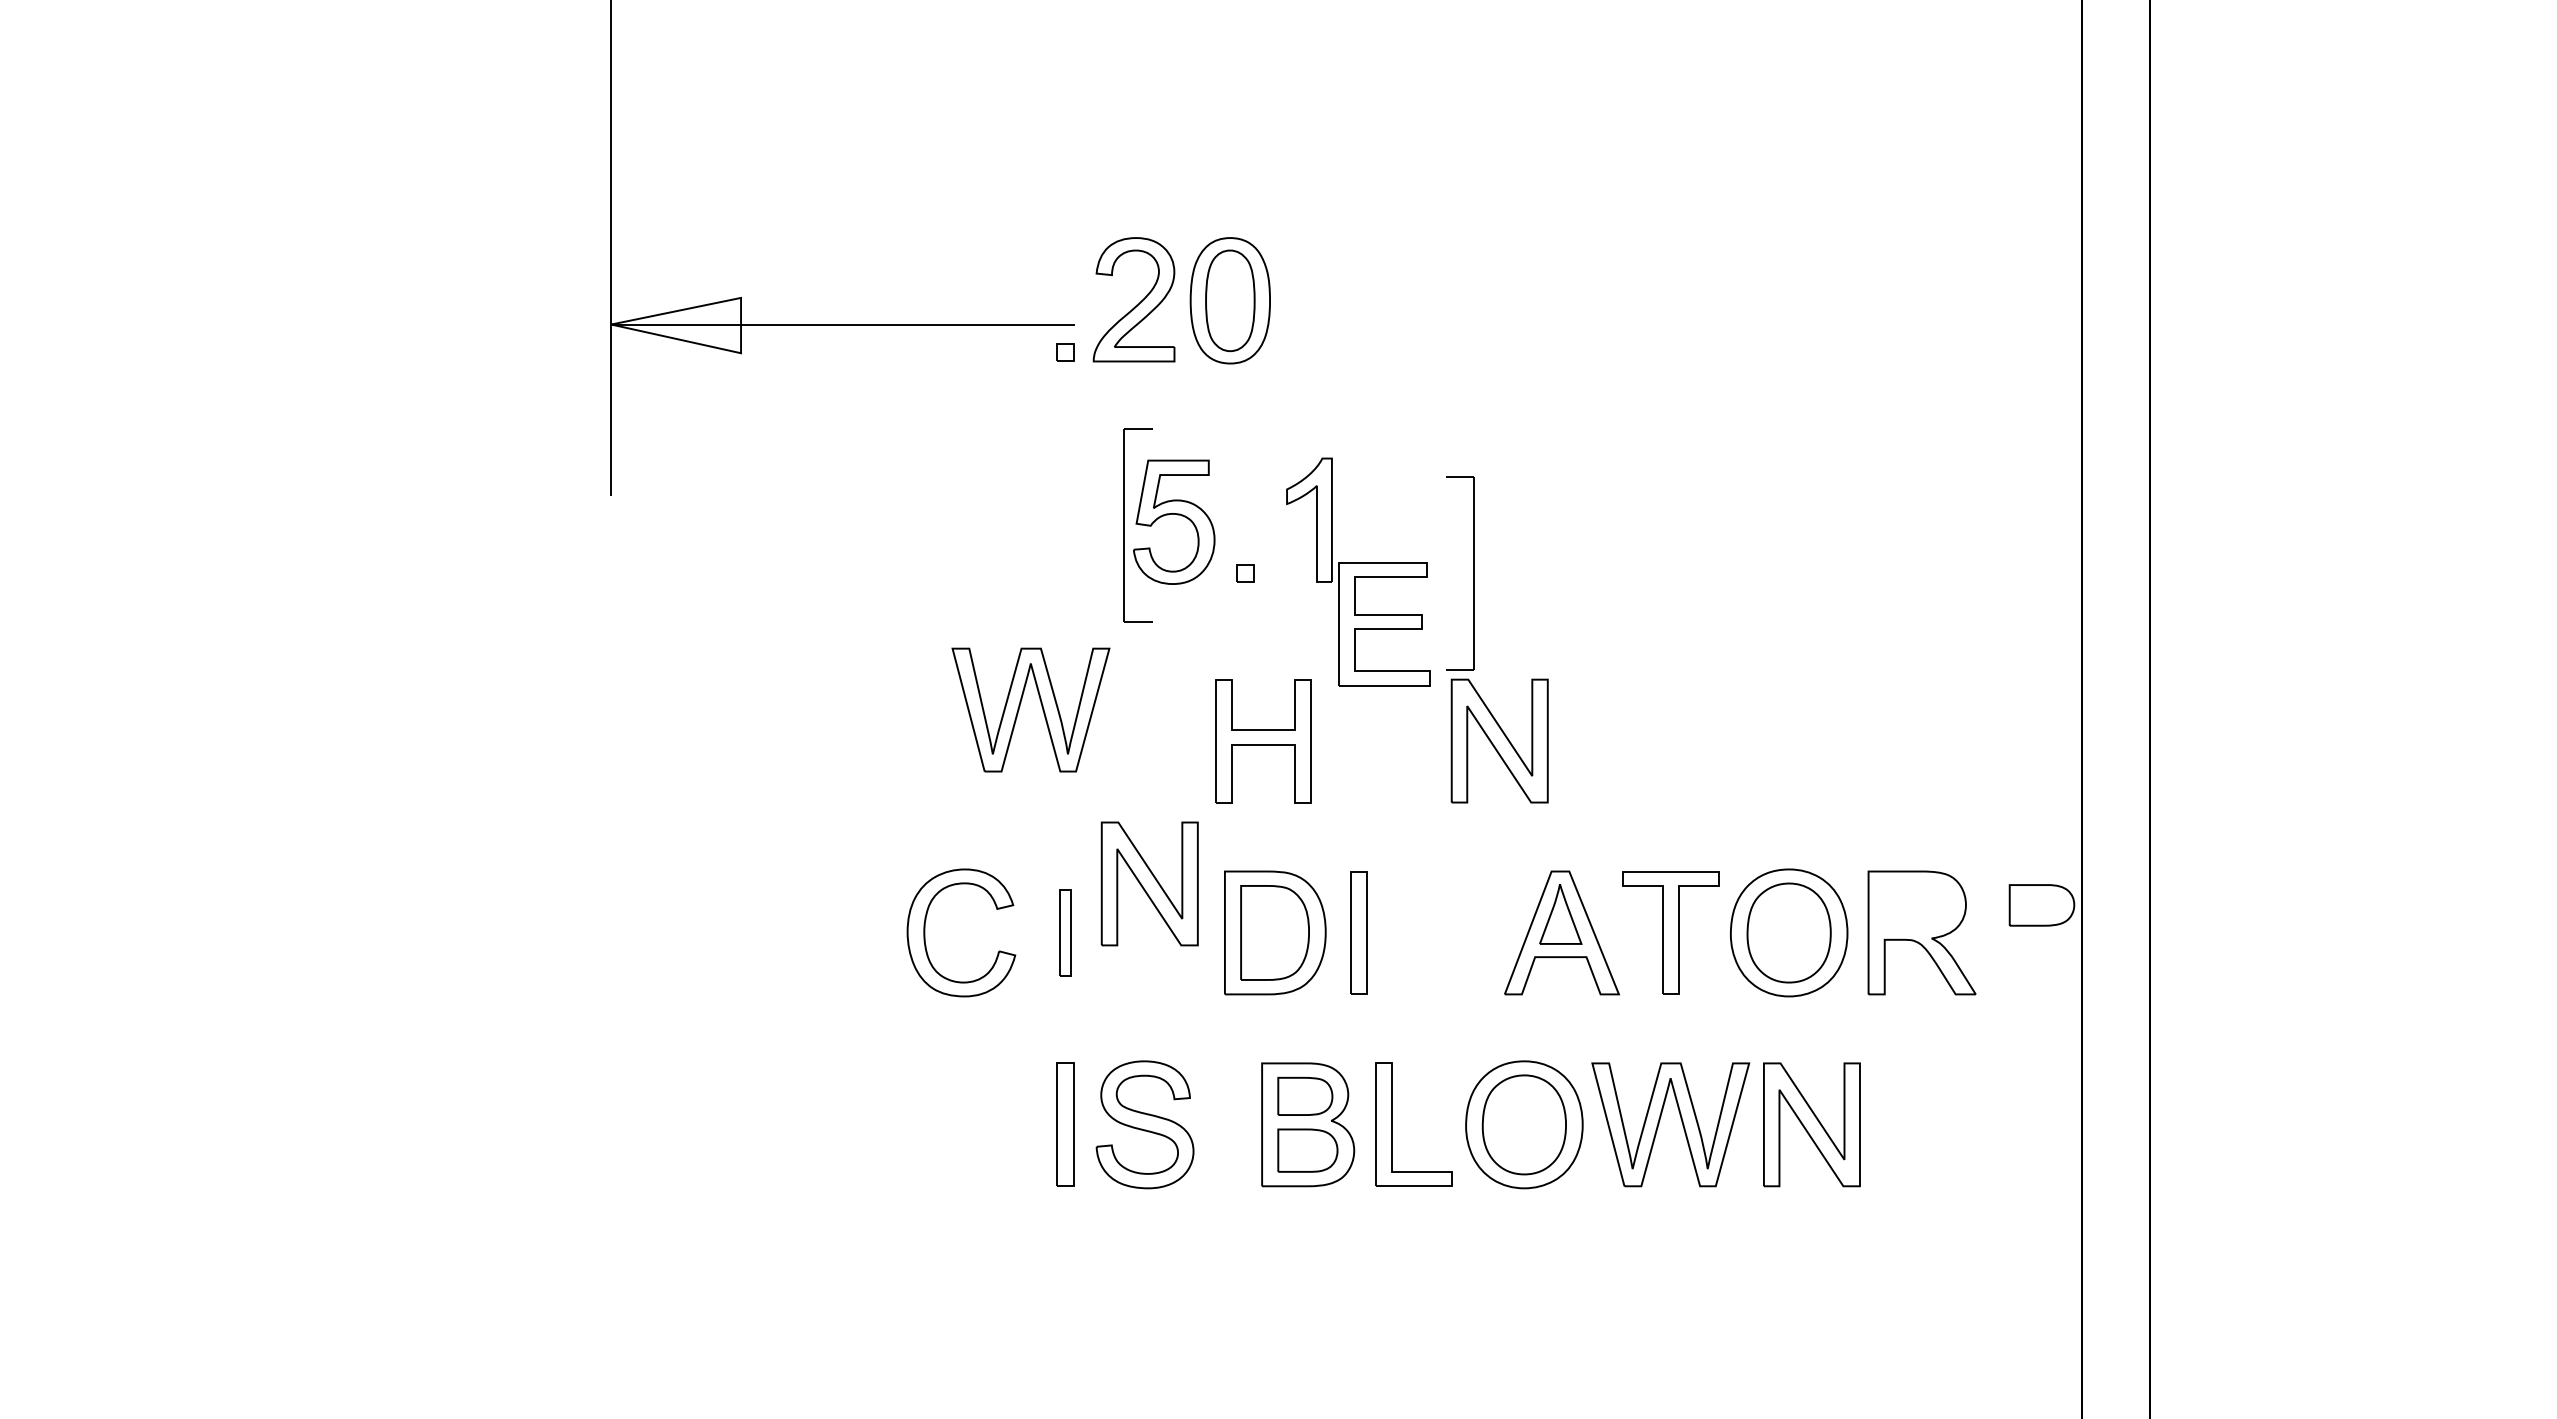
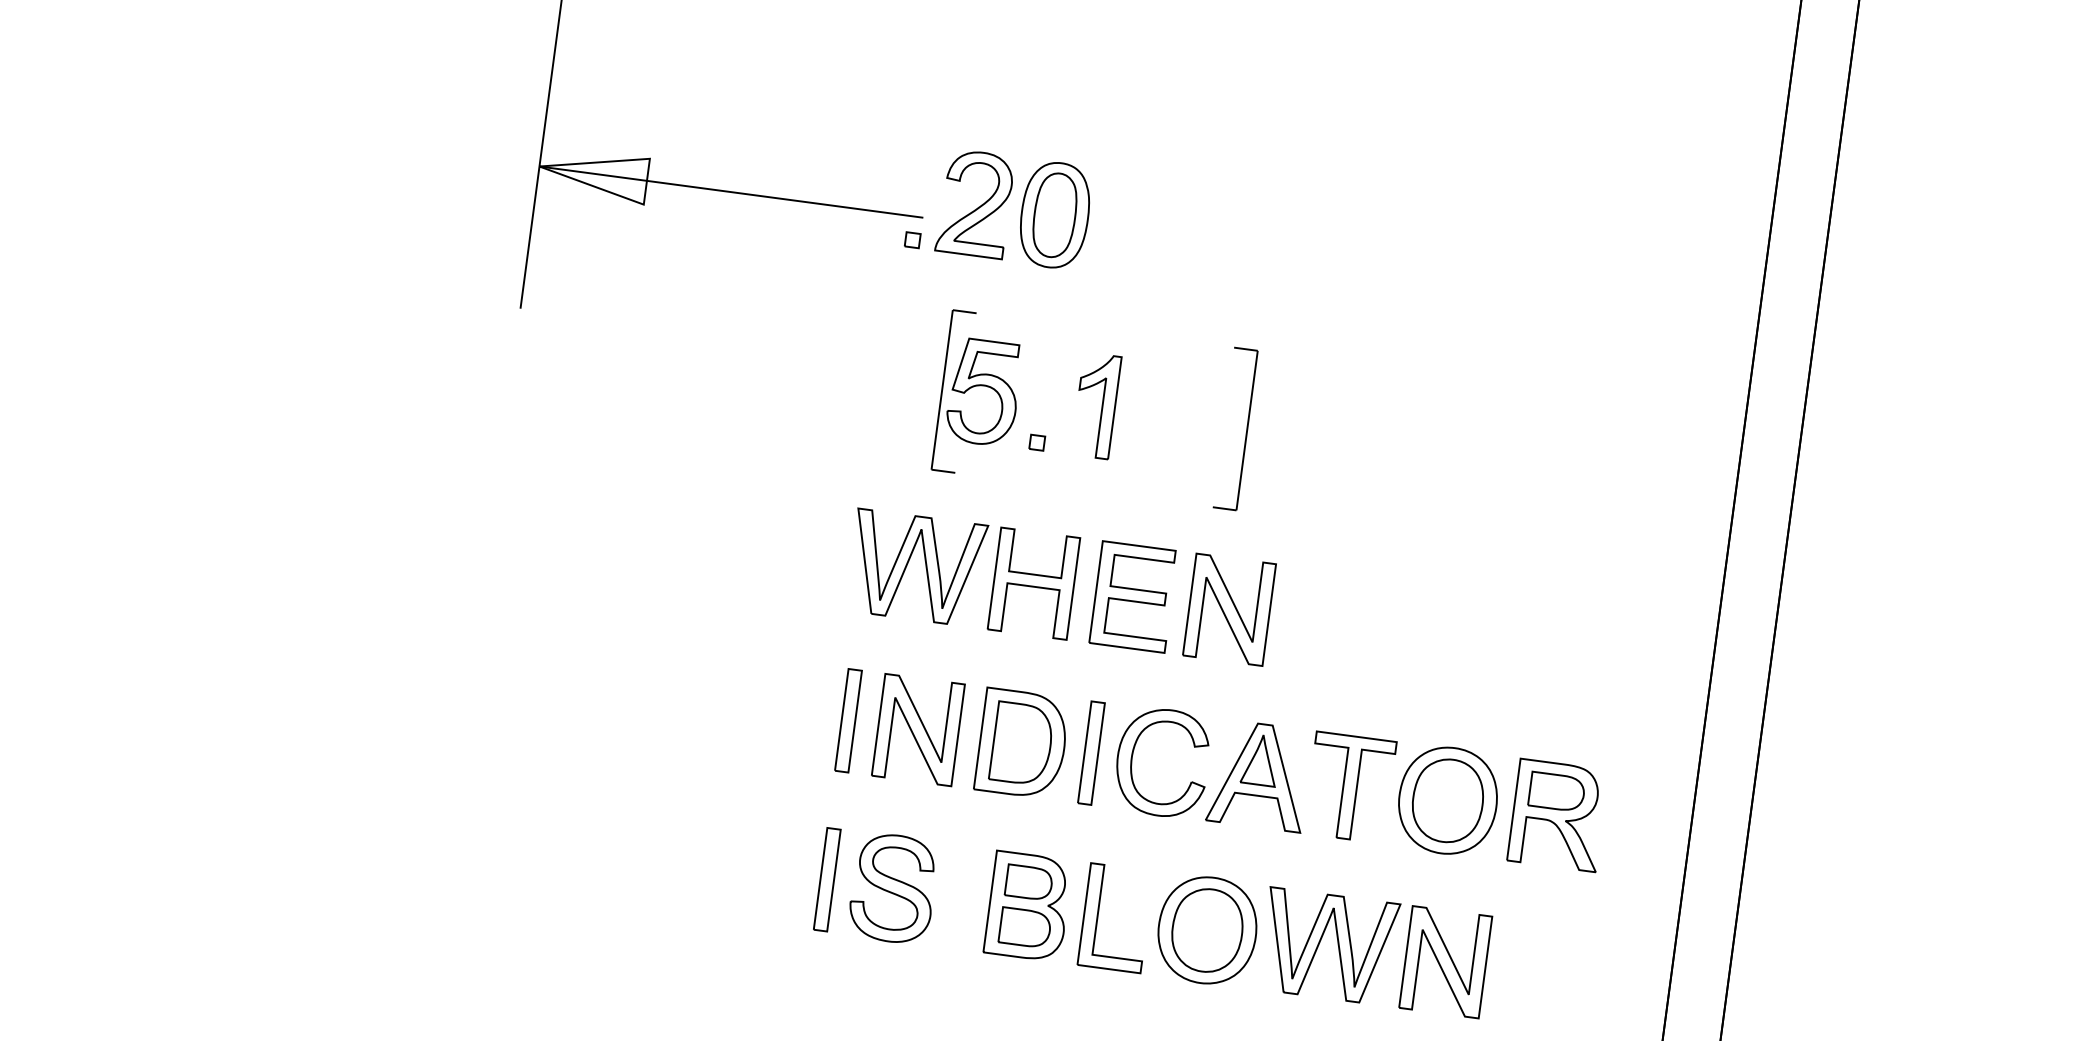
part: (1473, 573) -> (1246, 430), moved
part: (1384, 624) -> (1133, 597), moved
part: (1020, 706) -> (908, 563), moved
part: (1149, 883) -> (918, 729), moved
part: (2041, 905) -> (1556, 792), moved
part: (925, 932) -> (1132, 758), moved
part: (1065, 932) -> (848, 720), size x1.43

